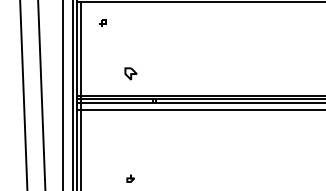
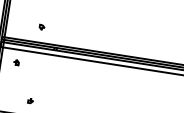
part: (130, 73) -> (41, 27), size x0.62
part: (102, 127) -> (16, 62), added

